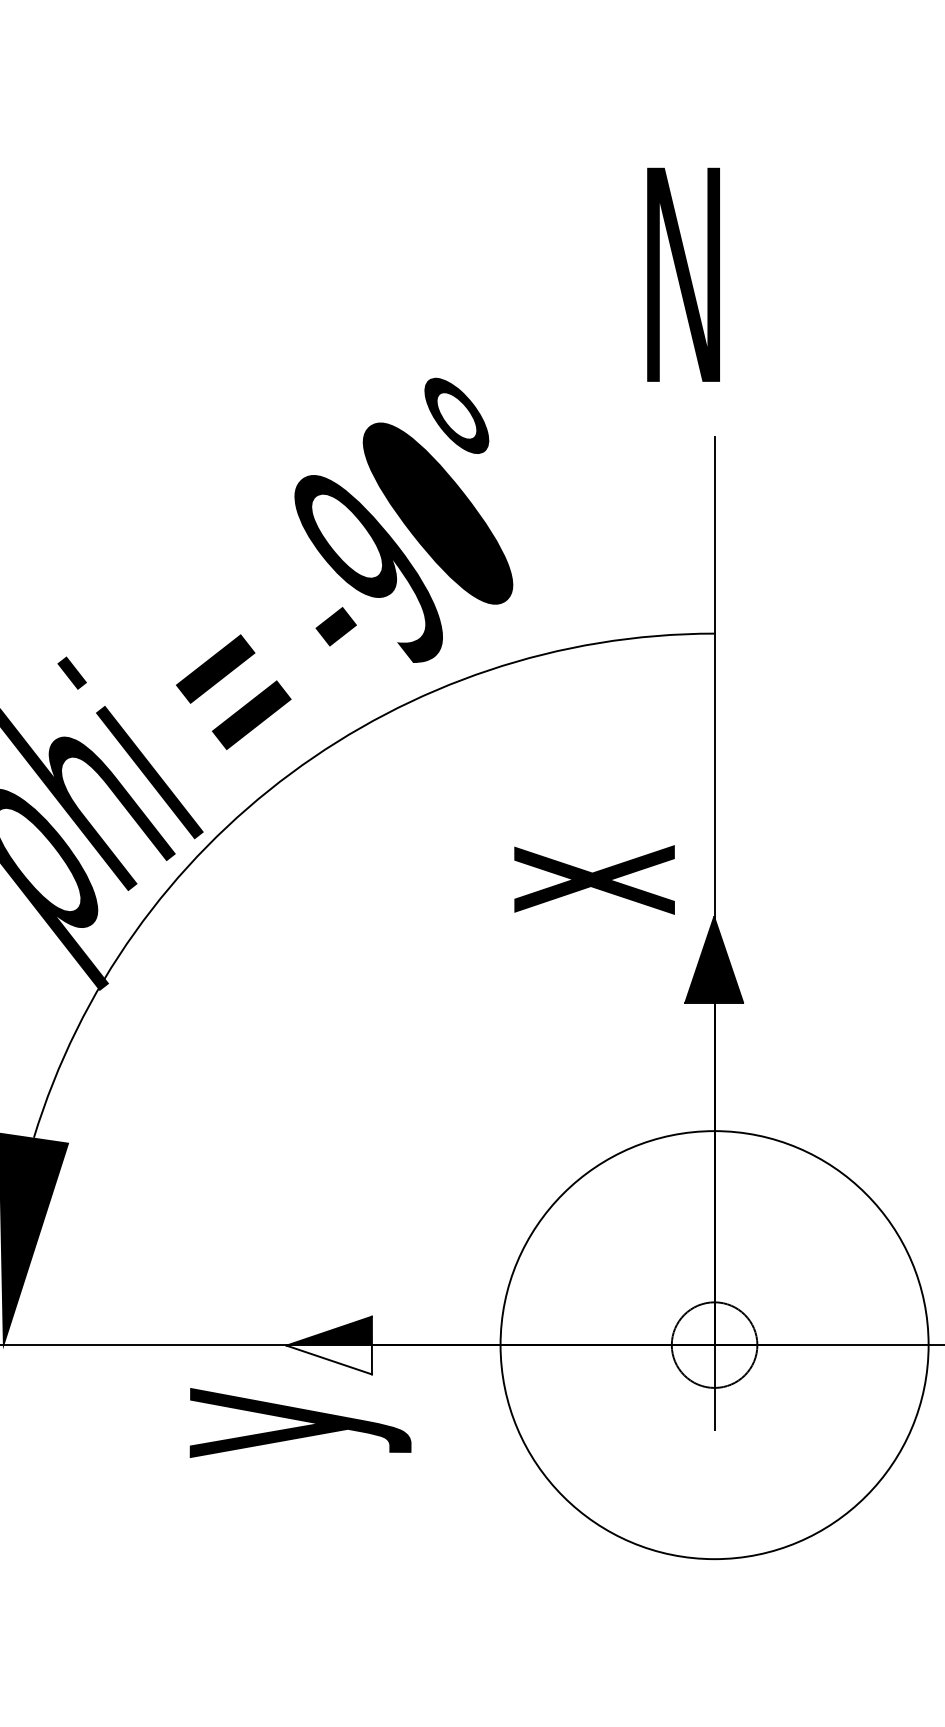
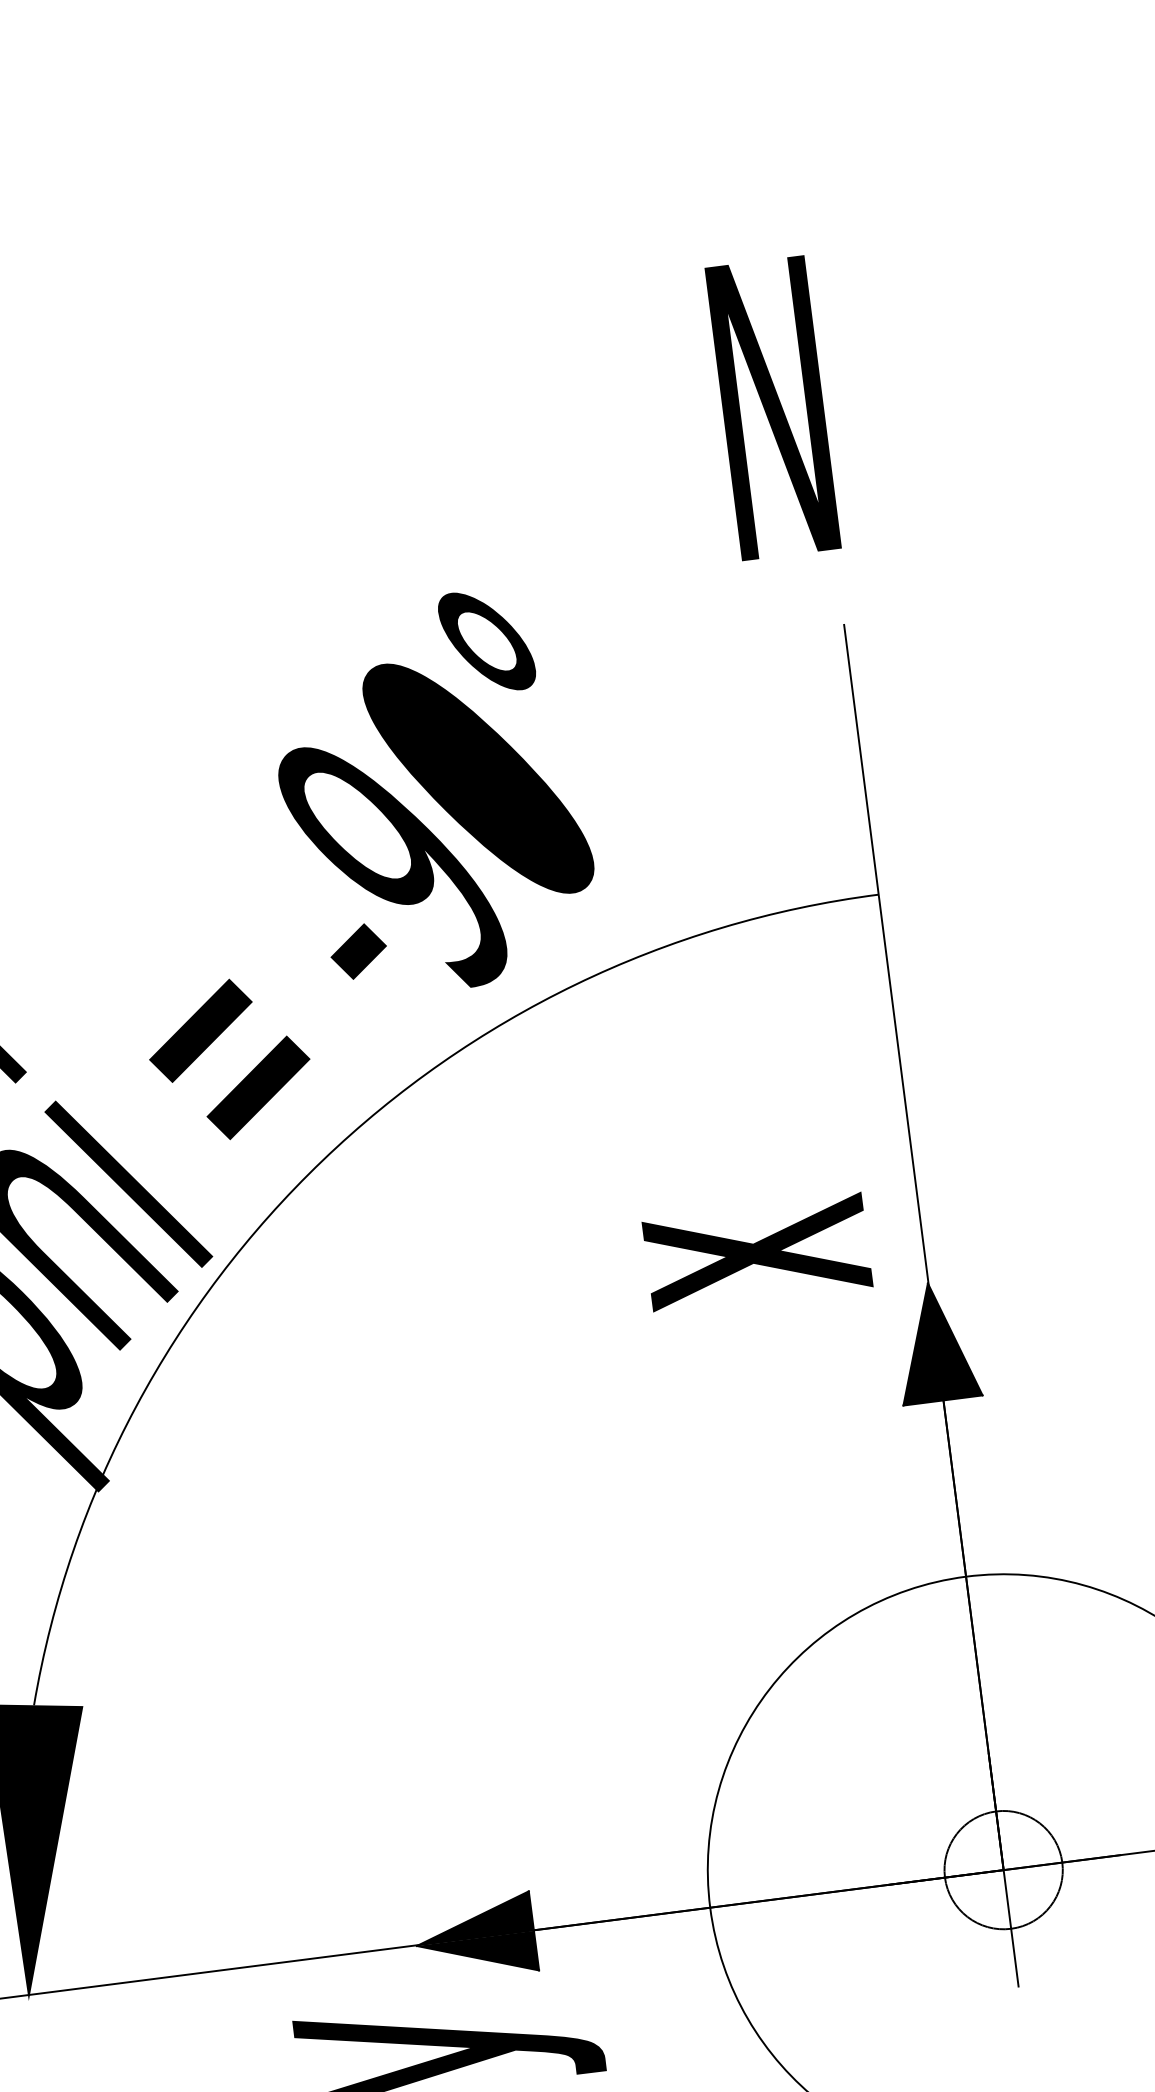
fill: (328, 1359) -> (476, 1957), added

